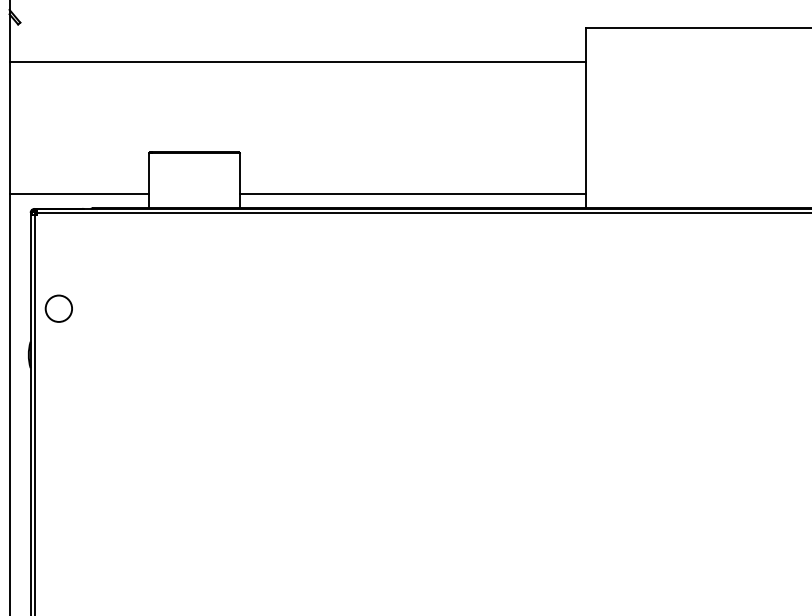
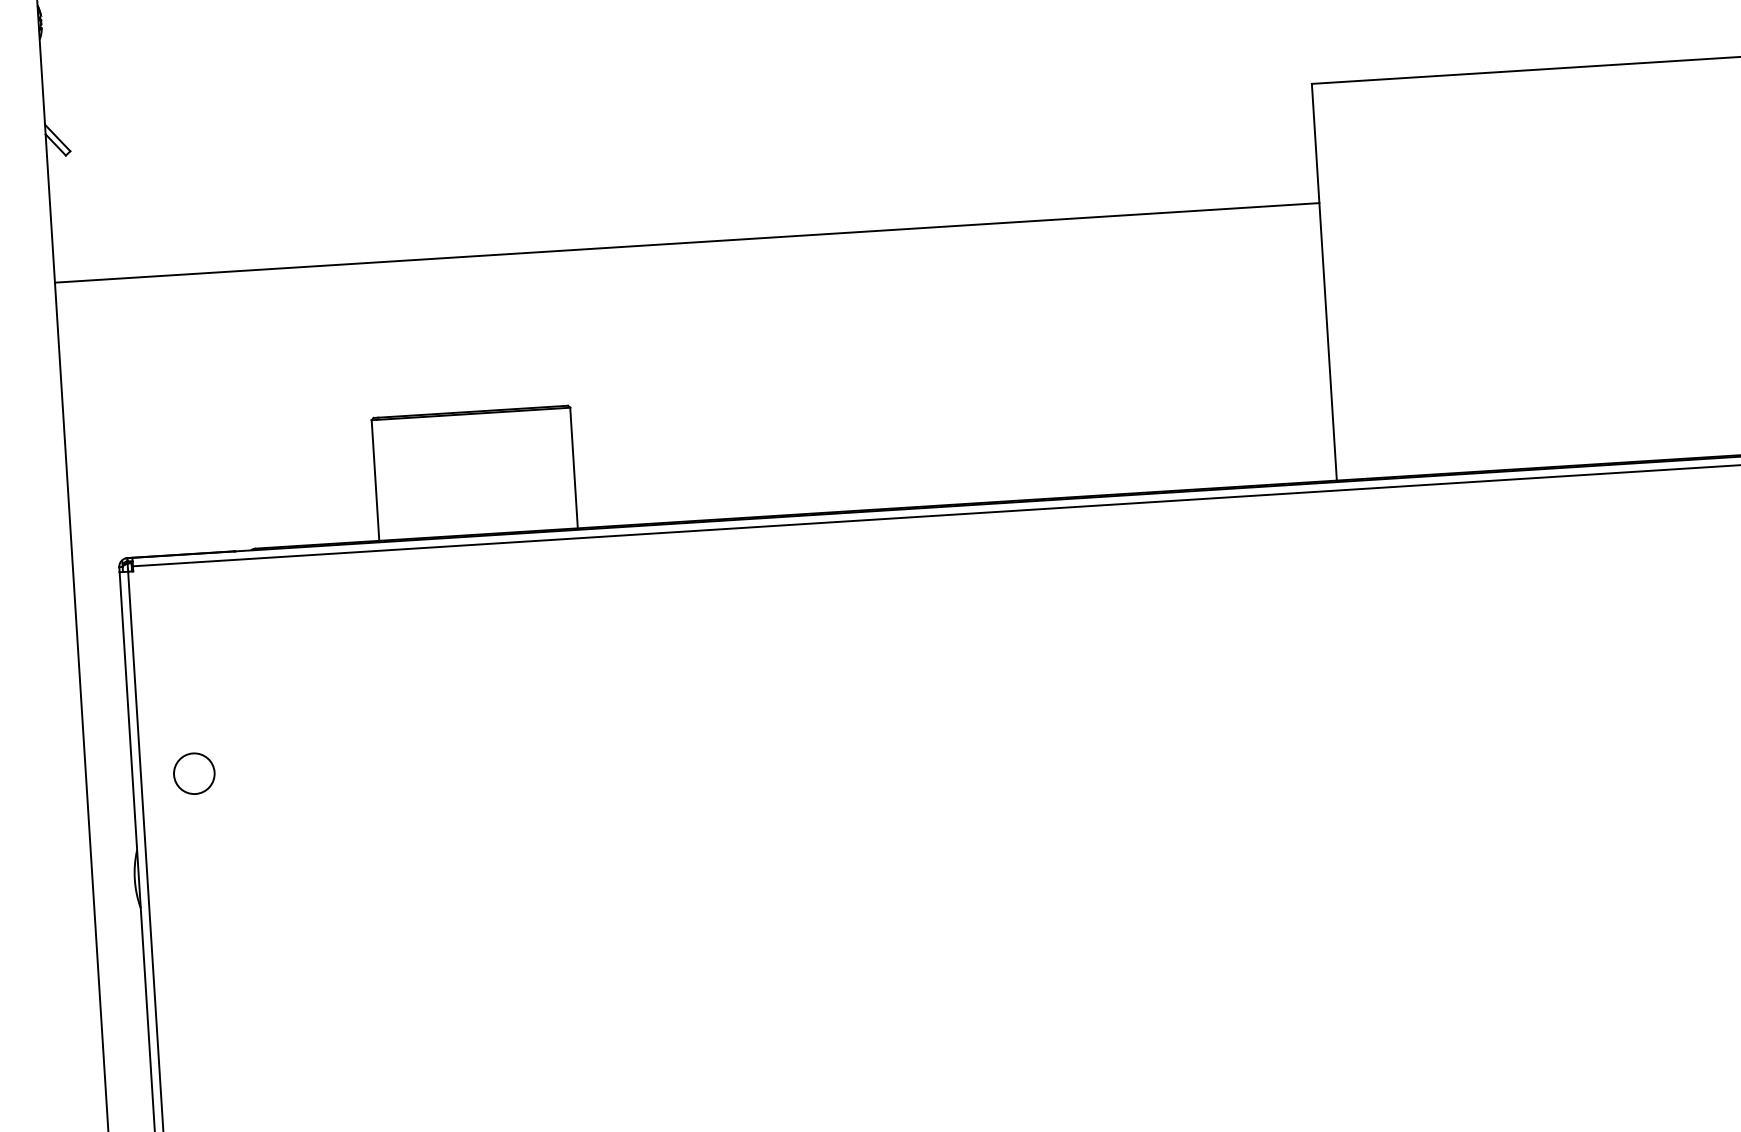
line: (297, 61) -> (686, 242), moved
line: (79, 193) -> (223, 518), removed
line: (412, 193) -> (954, 472), removed
circle: (58, 308) -> (193, 773), size x0.7

